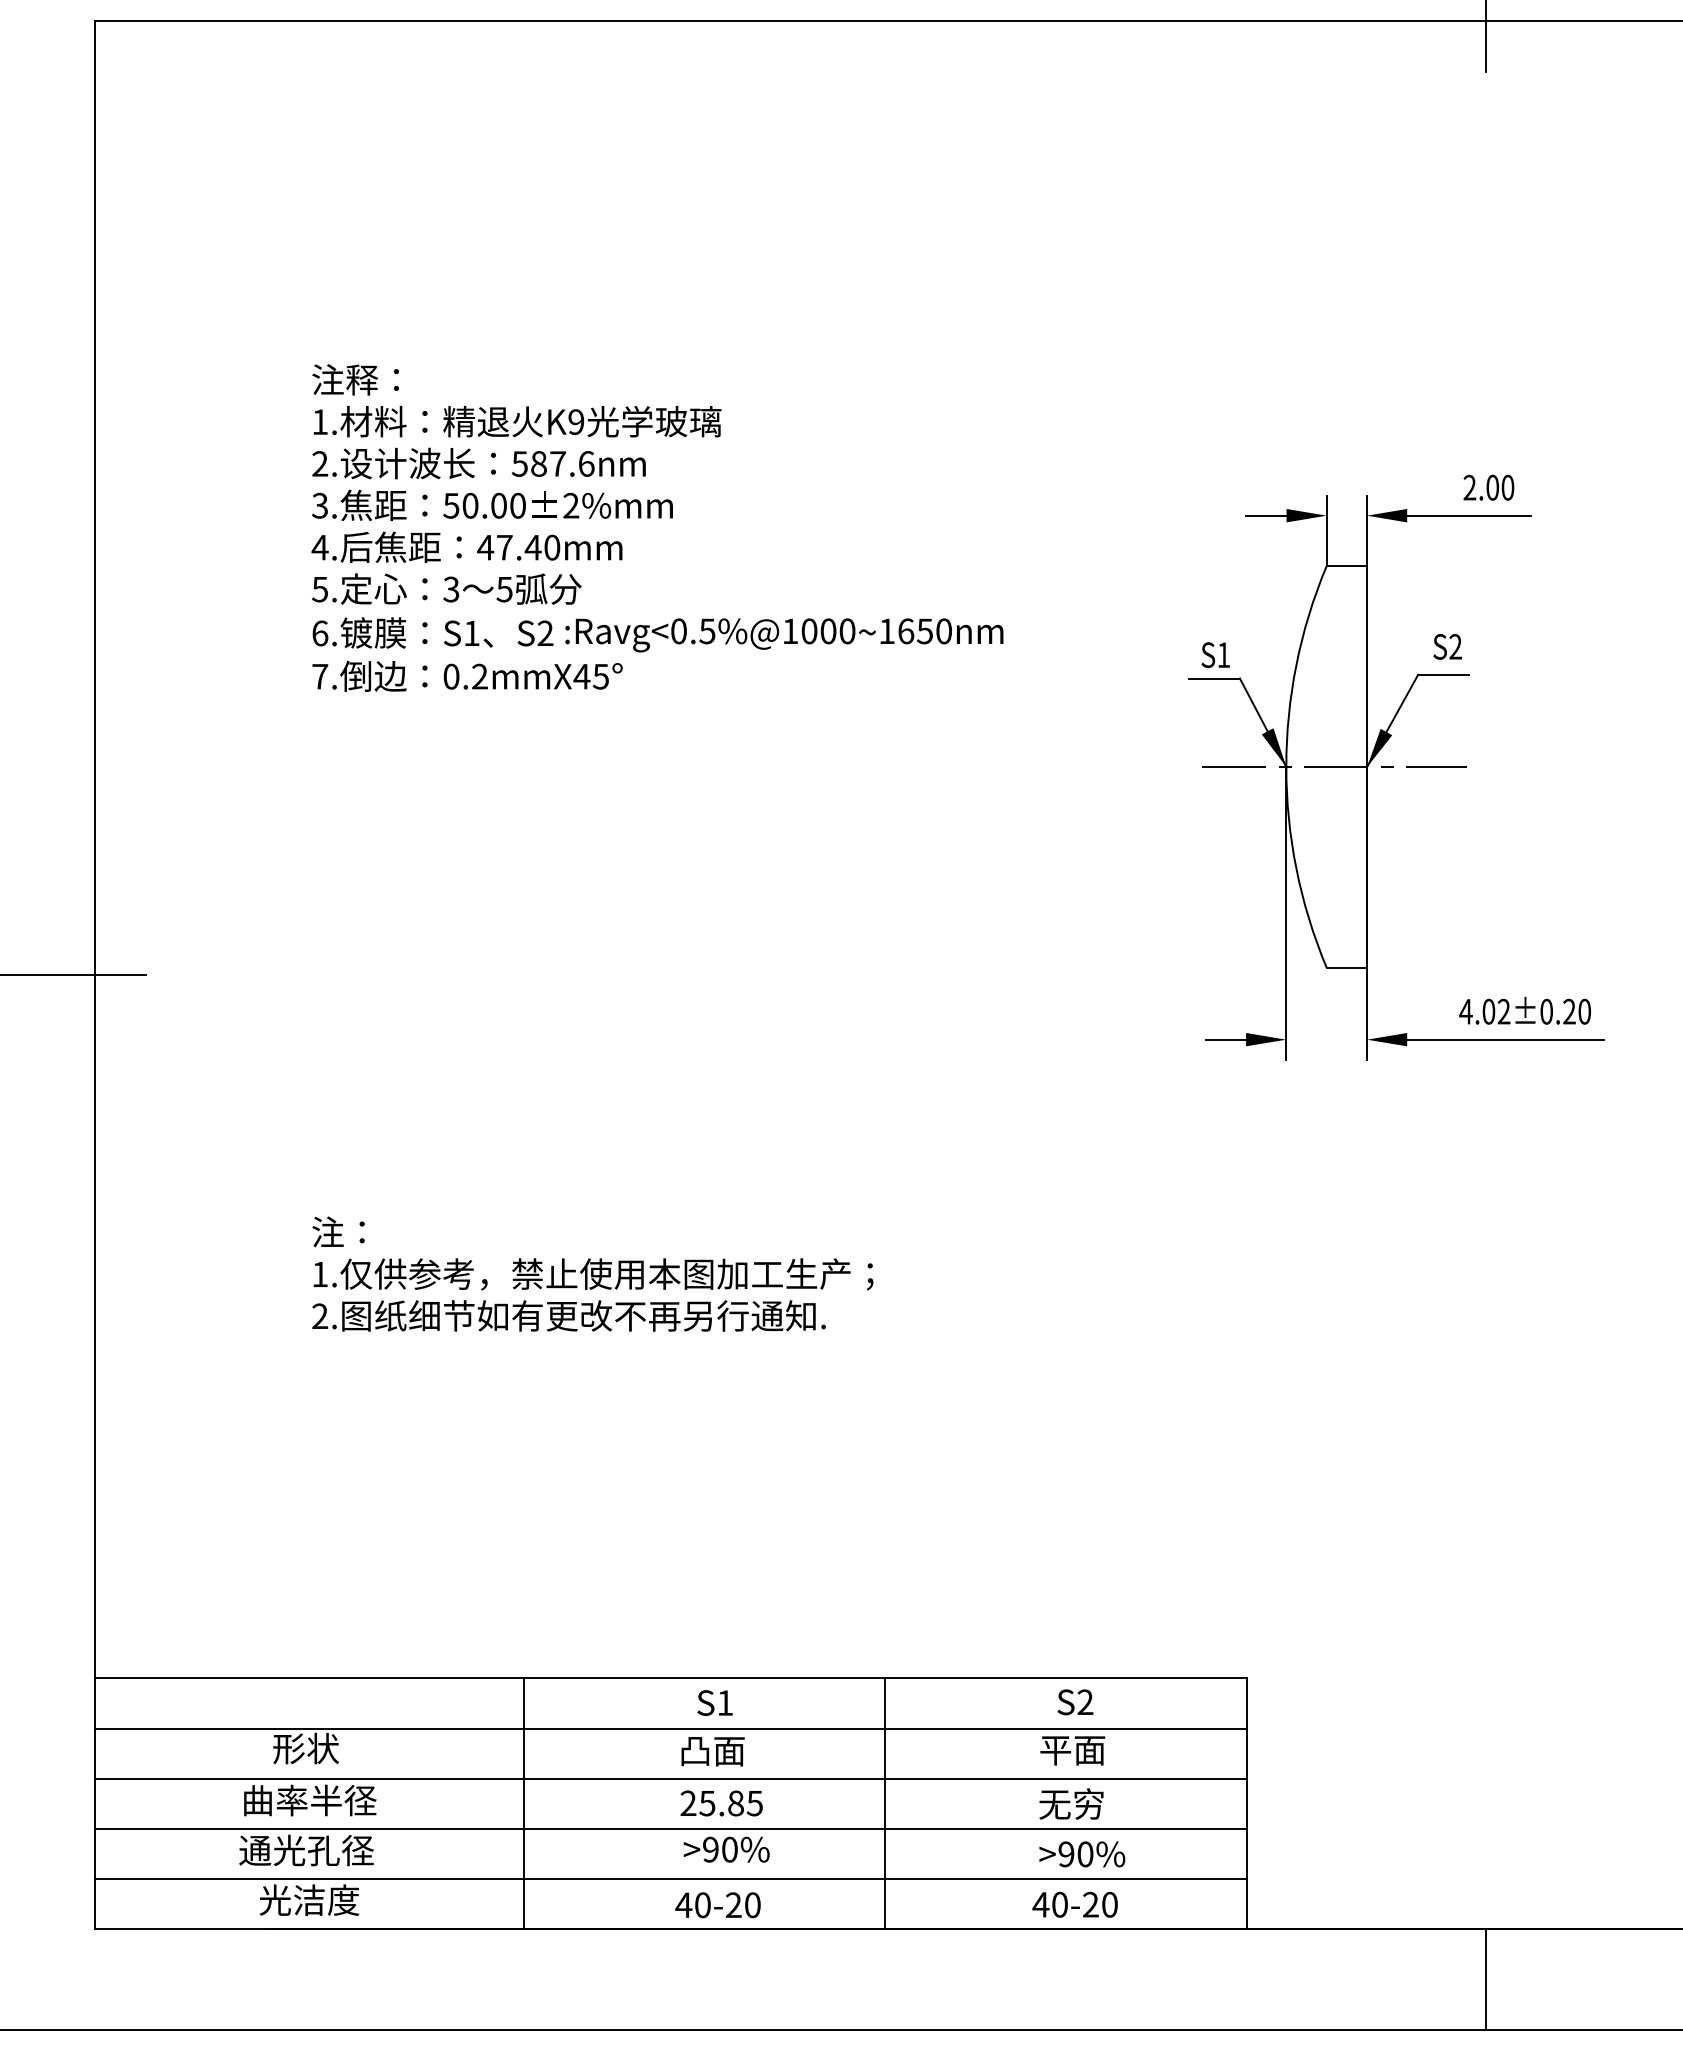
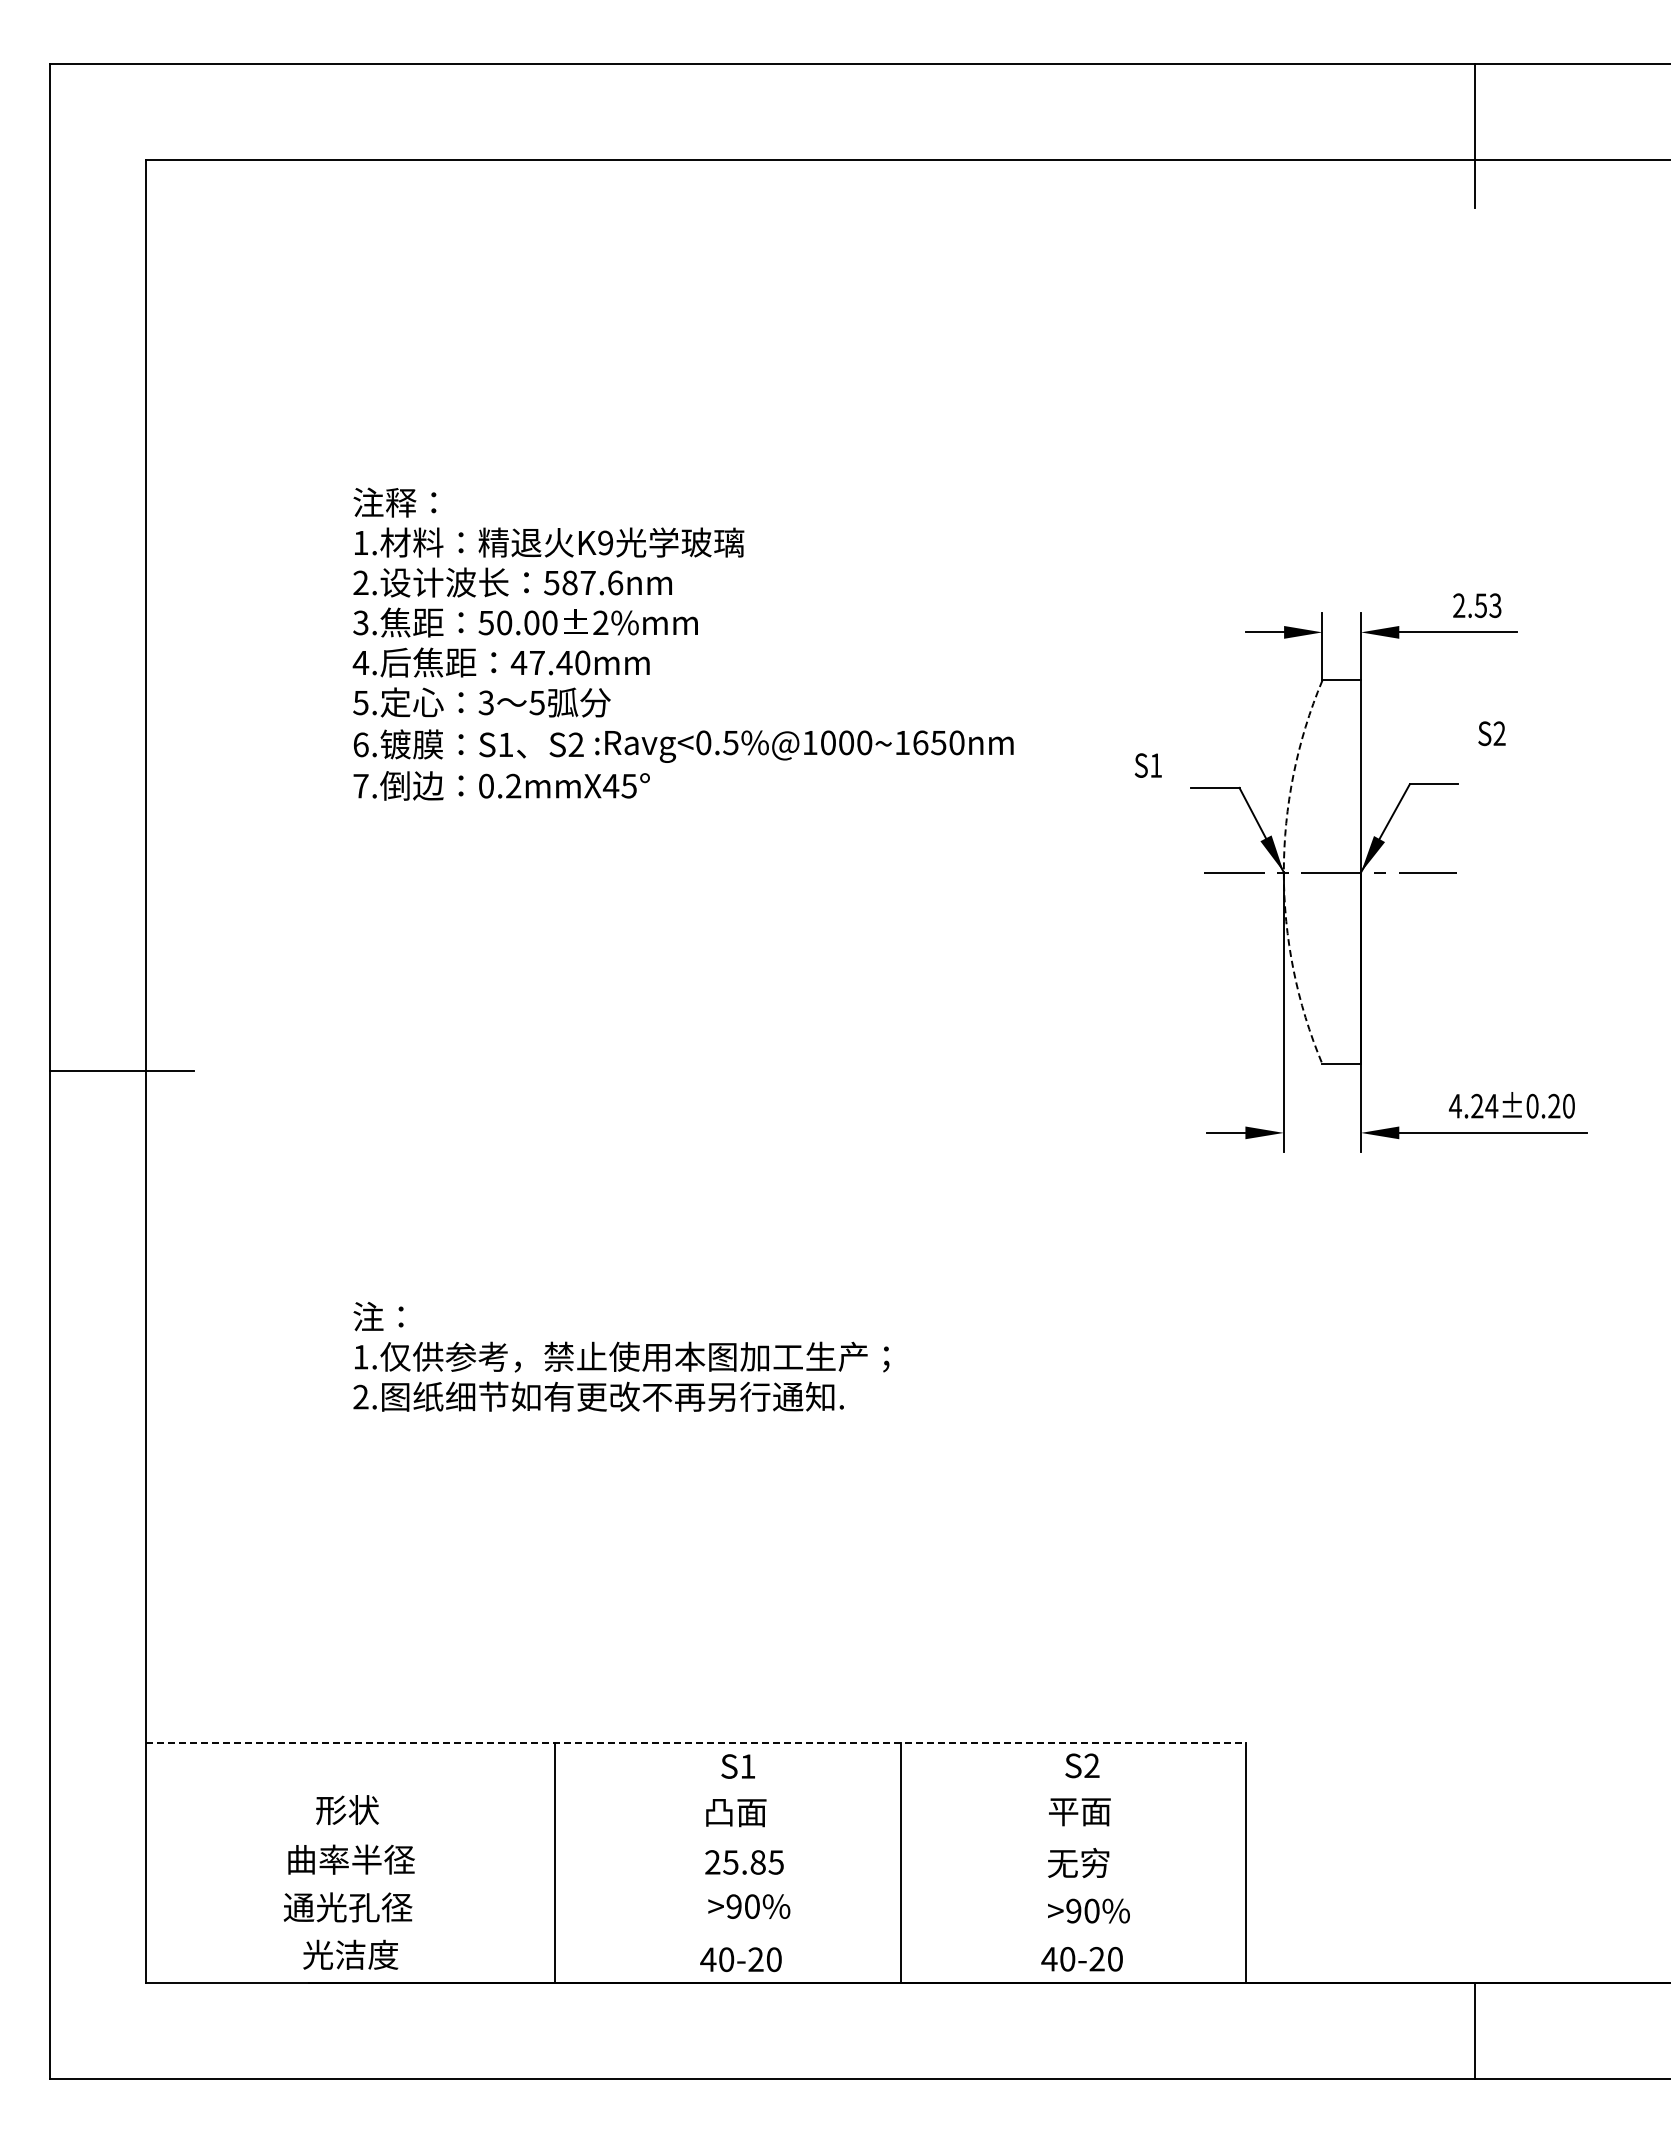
text: (1499, 487) -> (1487, 605), 2.00 -> 2.53
text: (1447, 646) -> (1491, 733), moved
text: (1214, 655) -> (1147, 765), moved
arc: (1285, 767) -> (1283, 872), solid -> dashed
text: (1496, 1010) -> (1484, 1105), 4.02±0.20 -> 4.24±0.20
line: (671, 1677) -> (696, 1742), solid -> dashed
line: (670, 1728) -> (695, 1790), removed
line: (670, 1778) -> (695, 1838), removed
line: (670, 1828) -> (695, 1886), removed
line: (670, 1878) -> (695, 1934), removed

